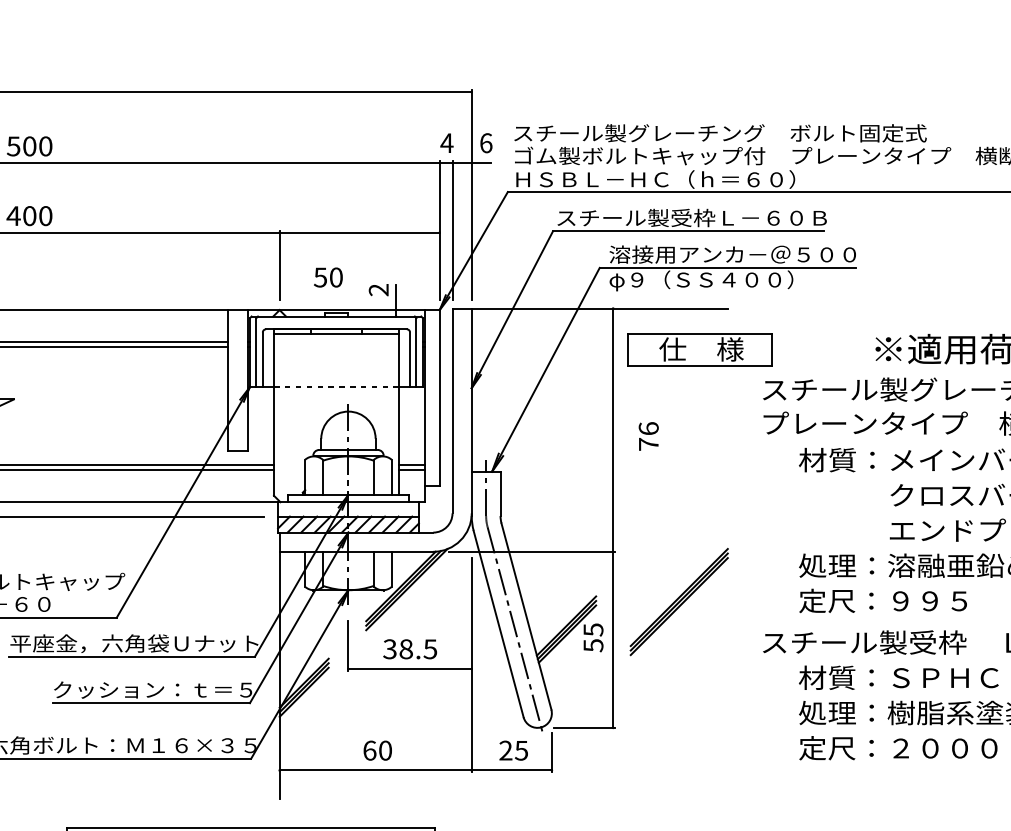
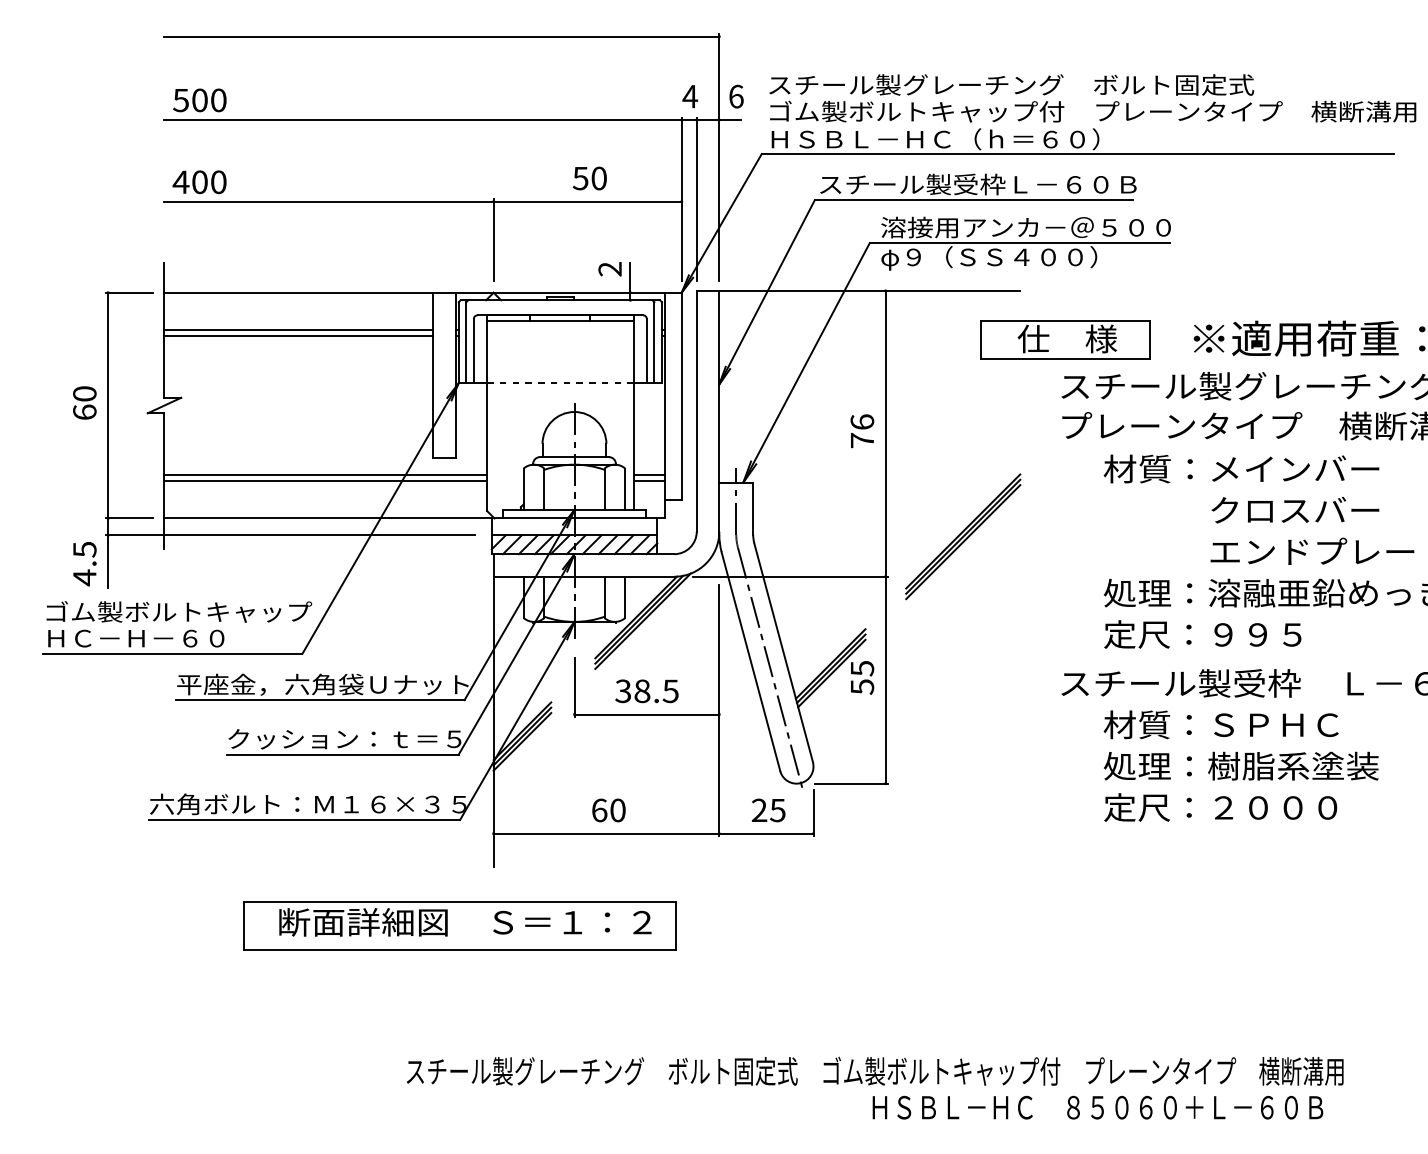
text: (328, 277) -> (589, 178), moved
part: (699, 349) -> (1065, 339), moved
text: (648, 436) -> (862, 431), moved
part: (679, 601) -> (963, 536), moved

